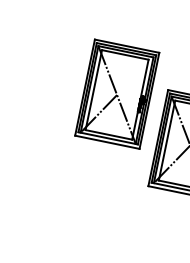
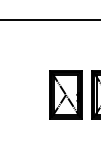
part: (116, 93) -> (65, 94), moved

